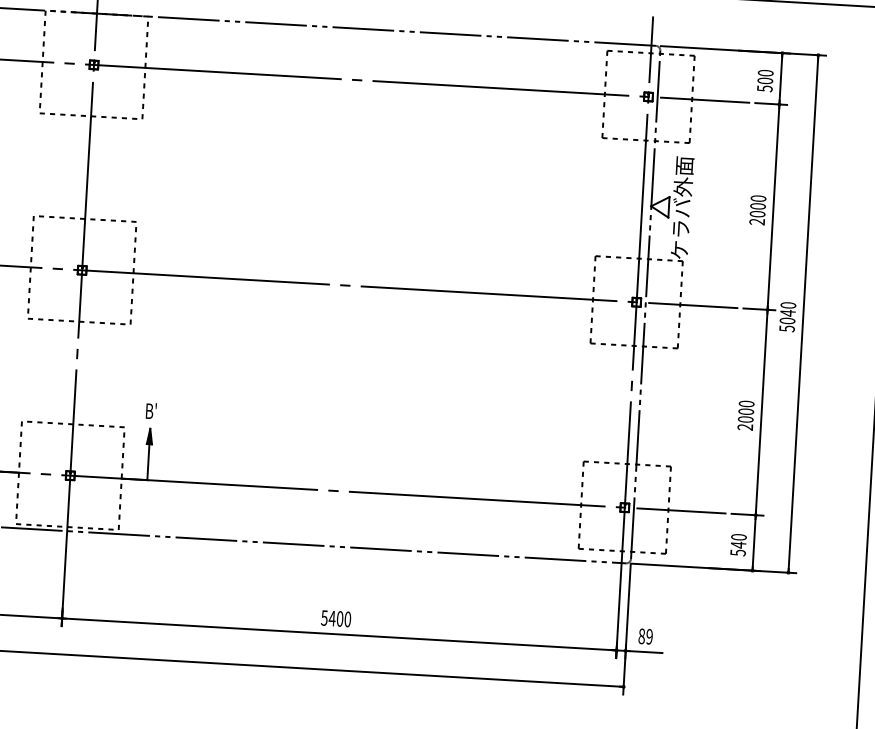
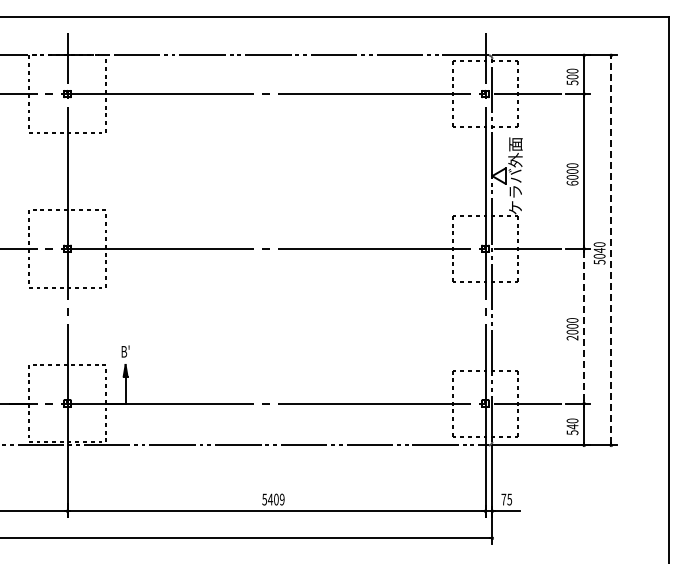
text: (757, 220) -> (572, 182), 2000 -> 6000
line: (803, 312) -> (611, 249), solid -> dashed
line: (762, 412) -> (584, 326), solid -> dashed
text: (346, 619) -> (281, 499), 5400 -> 5409
text: (645, 636) -> (506, 499), 89 -> 75

